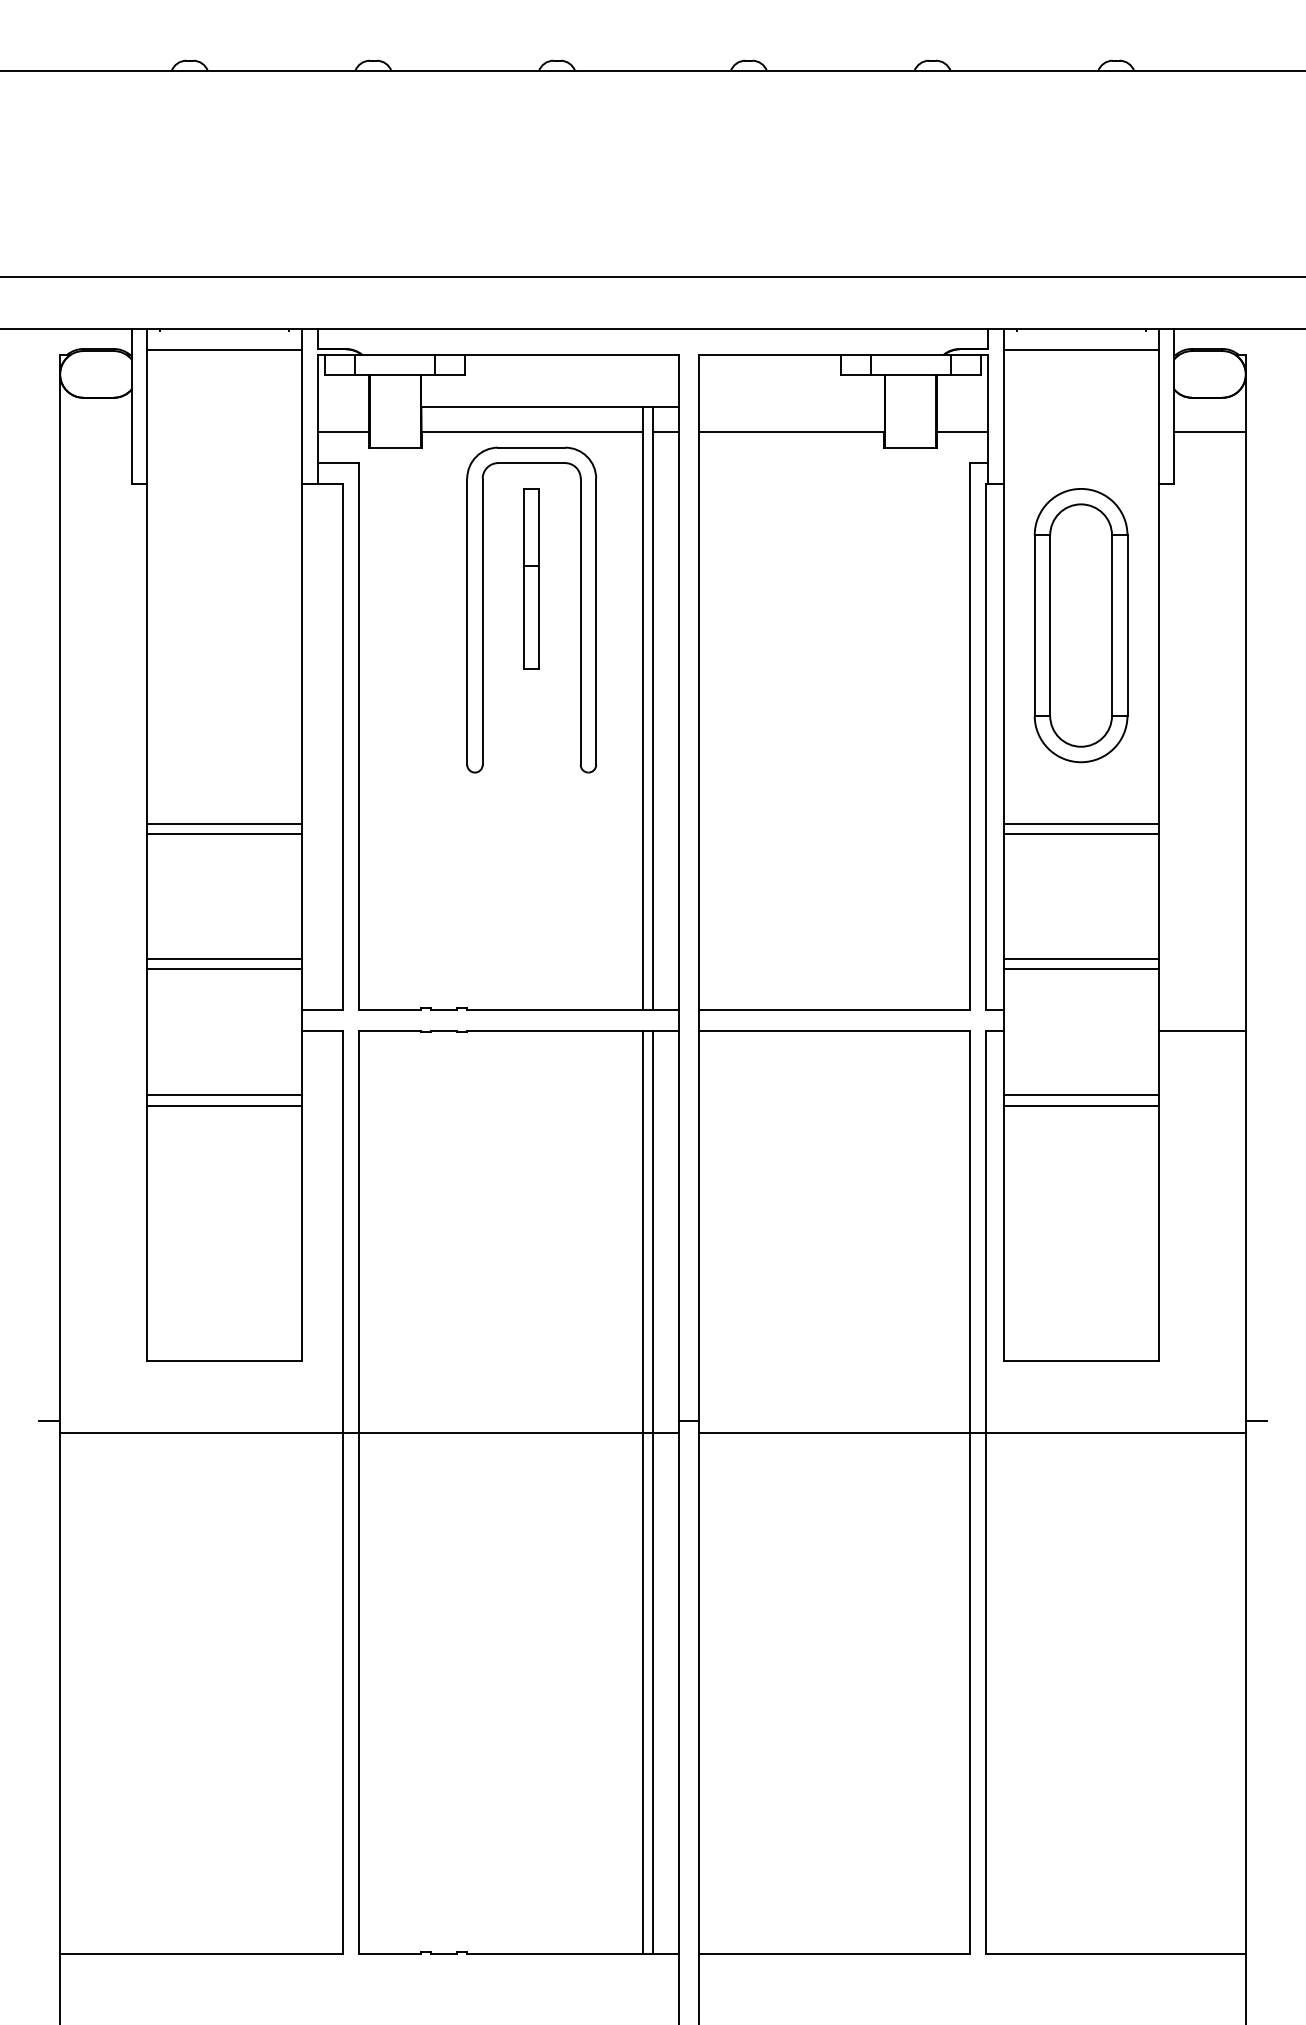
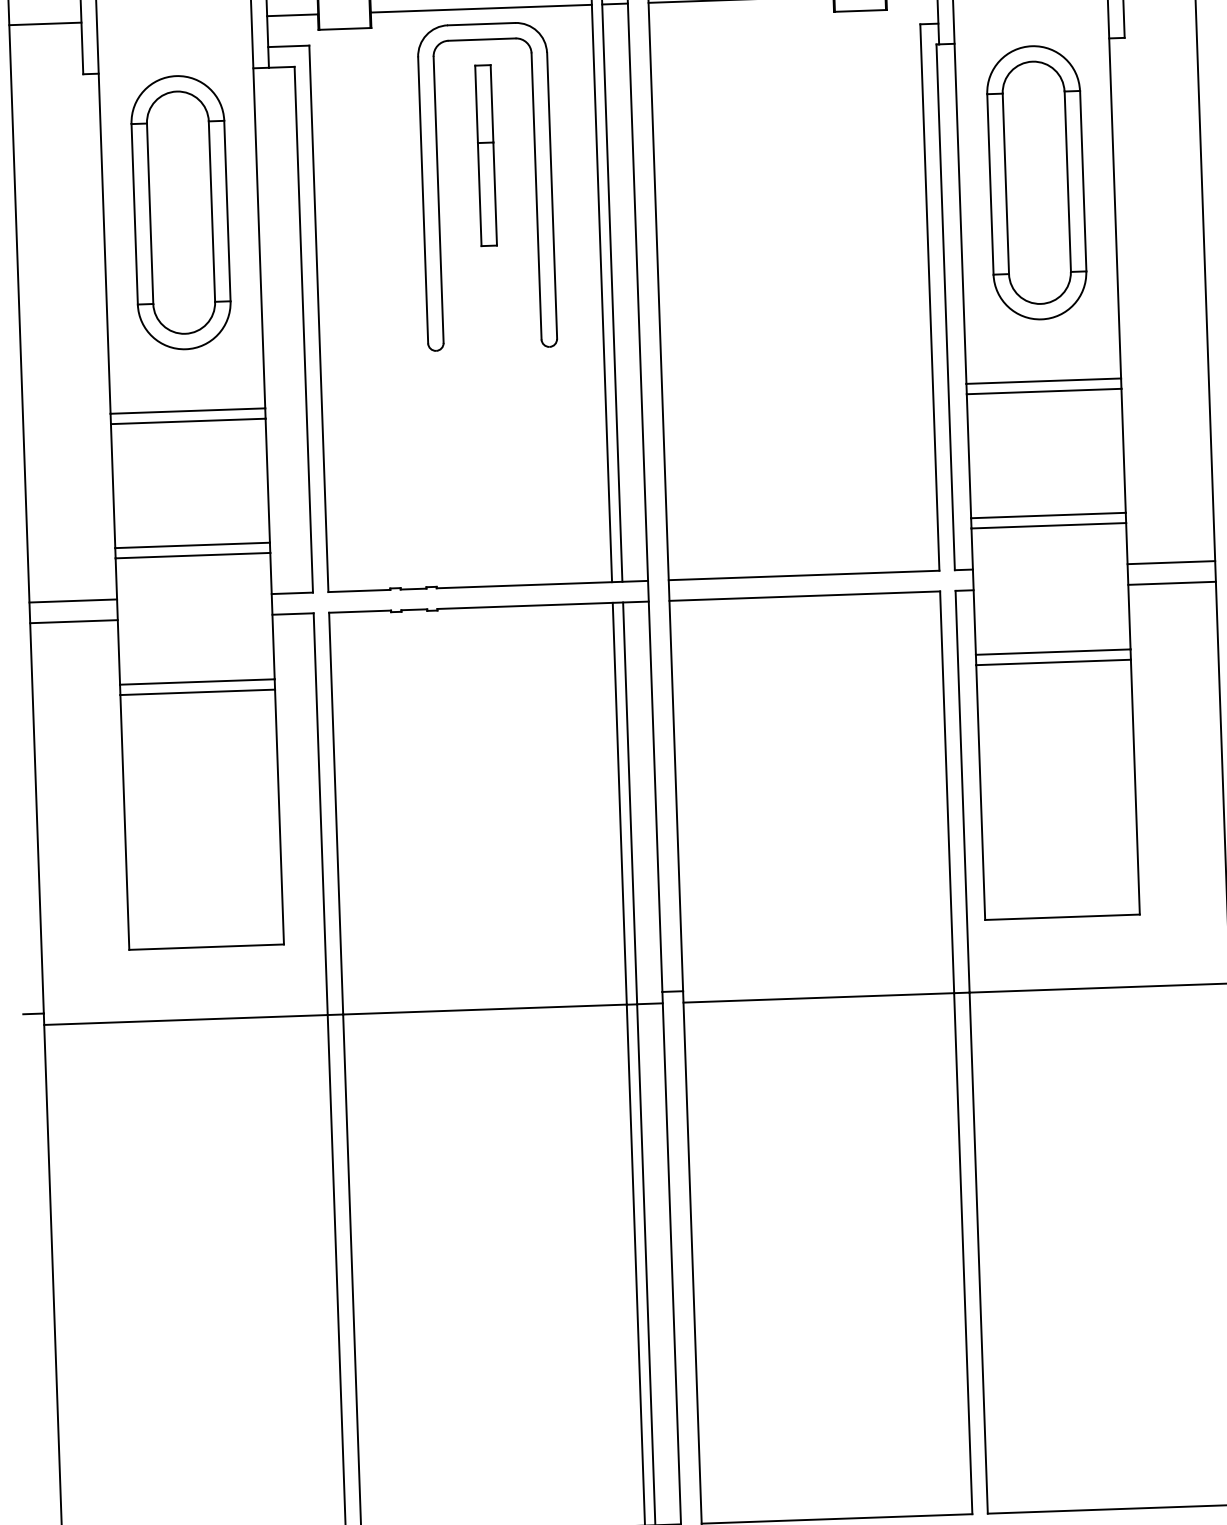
line: (95, 432) -> (45, 24), added
part: (224, 625) -> (180, 212), added
line: (103, 1009) -> (73, 600), added
line: (1202, 1009) -> (1171, 562), added
line: (103, 1030) -> (73, 621), added

